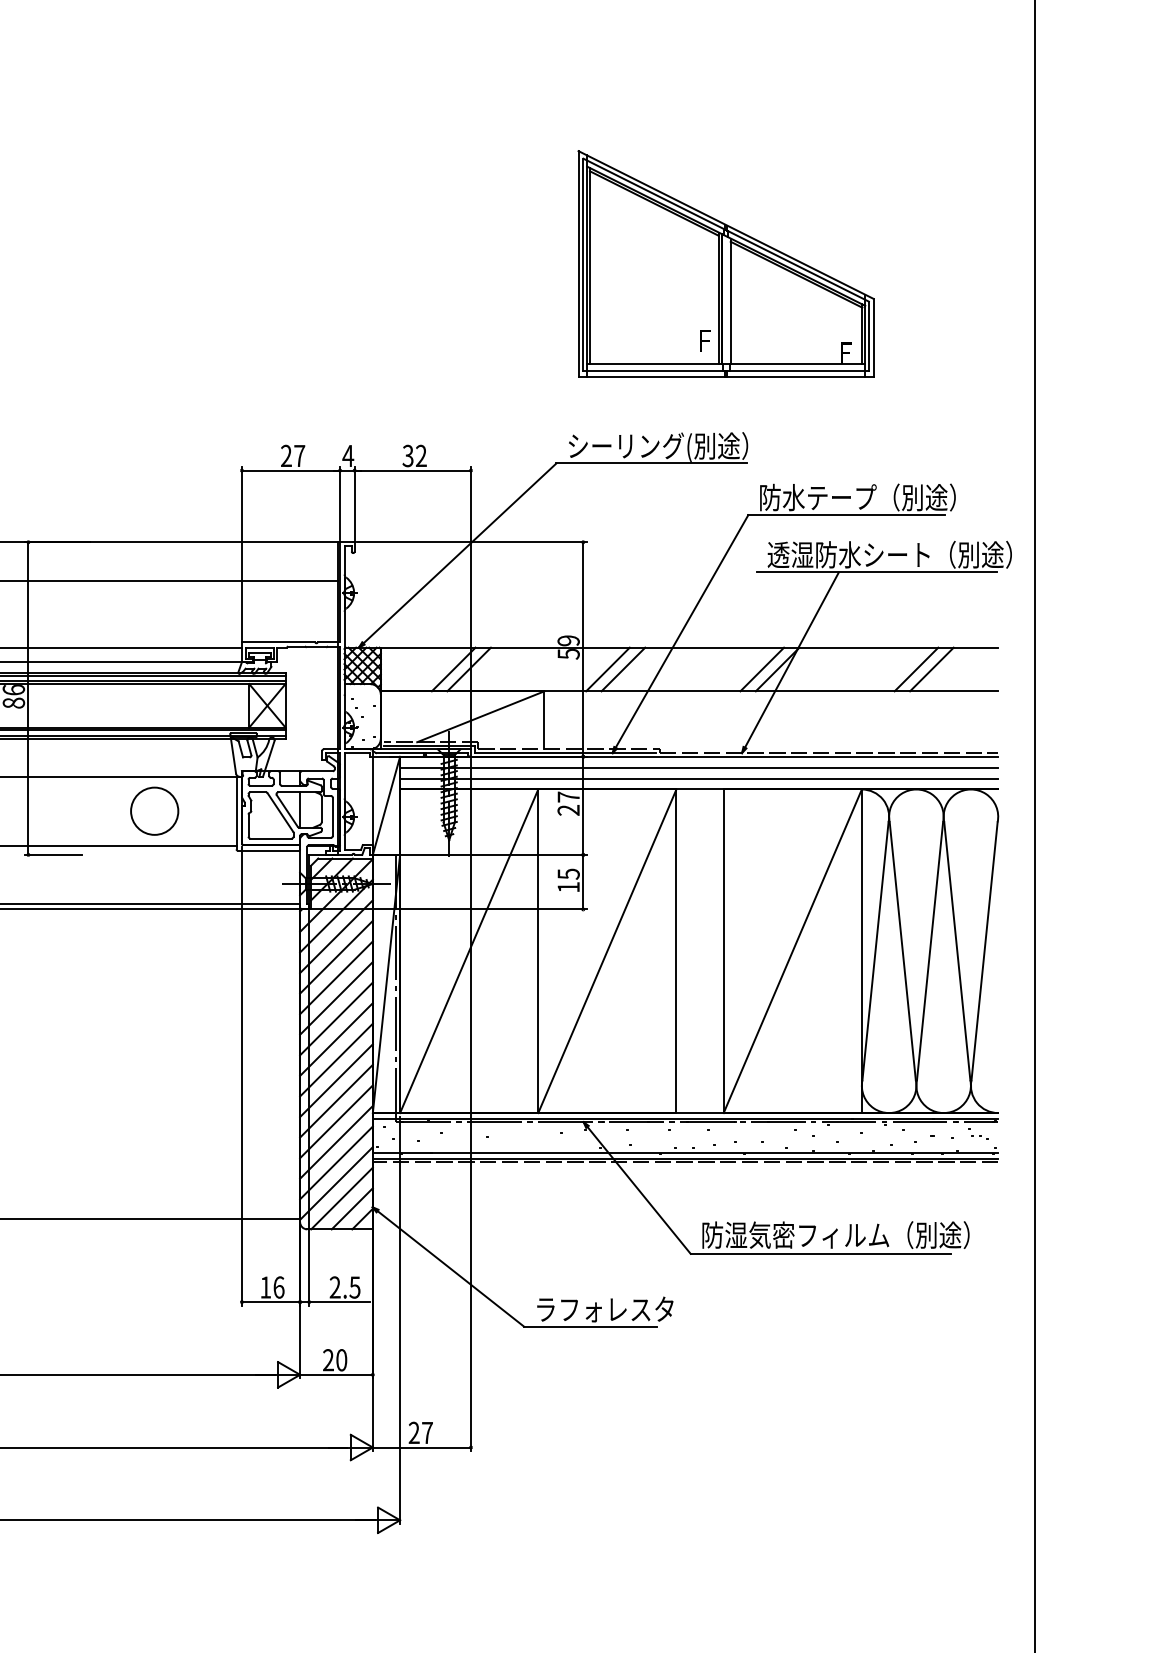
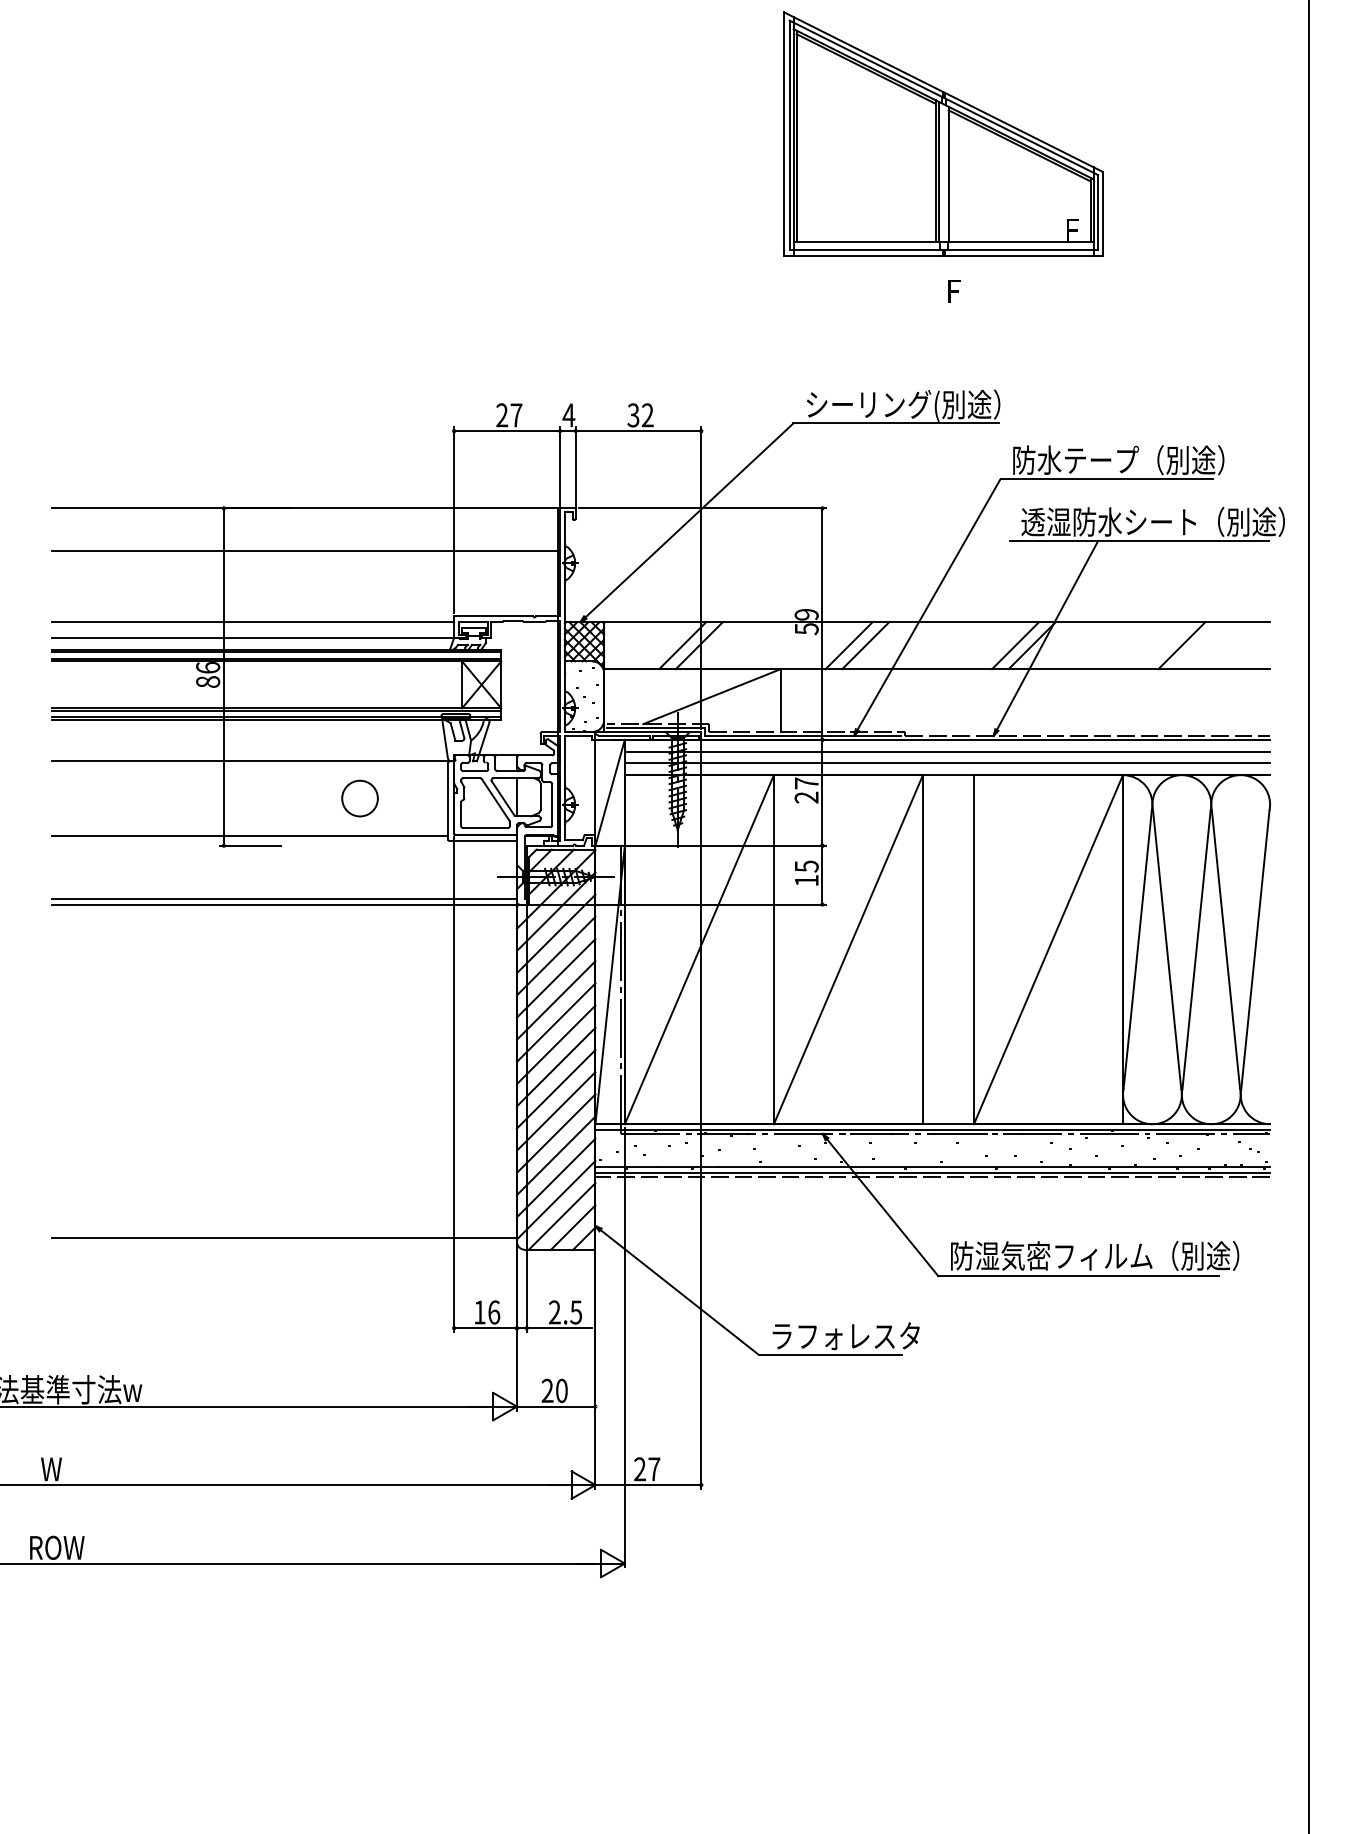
part: (726, 263) -> (943, 133), moved
line: (931, 669) -> (1198, 645), removed
circle: (154, 811) -> (359, 798), size x0.7

